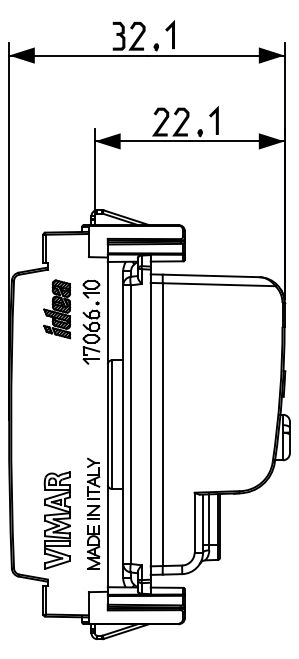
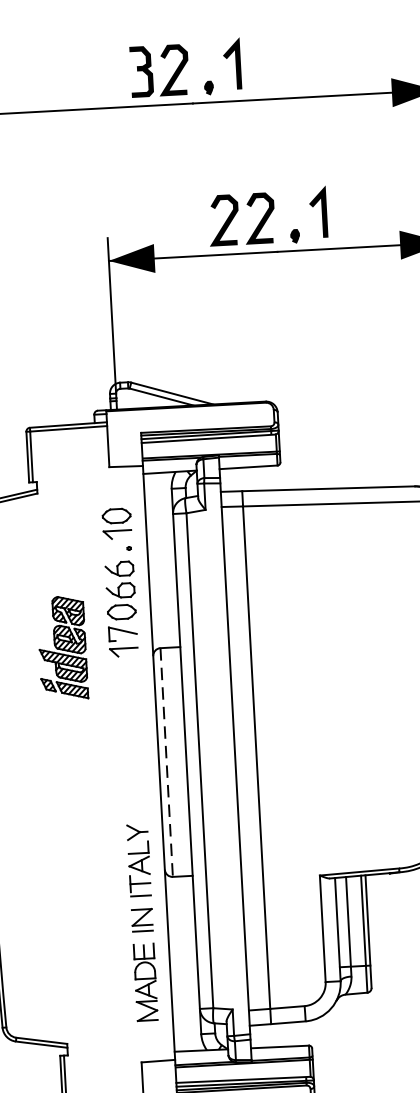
part: (57, 309) -> (63, 648), moved
line: (112, 425) -> (167, 764), solid -> dashed
part: (56, 520) -> (77, 938), removed

